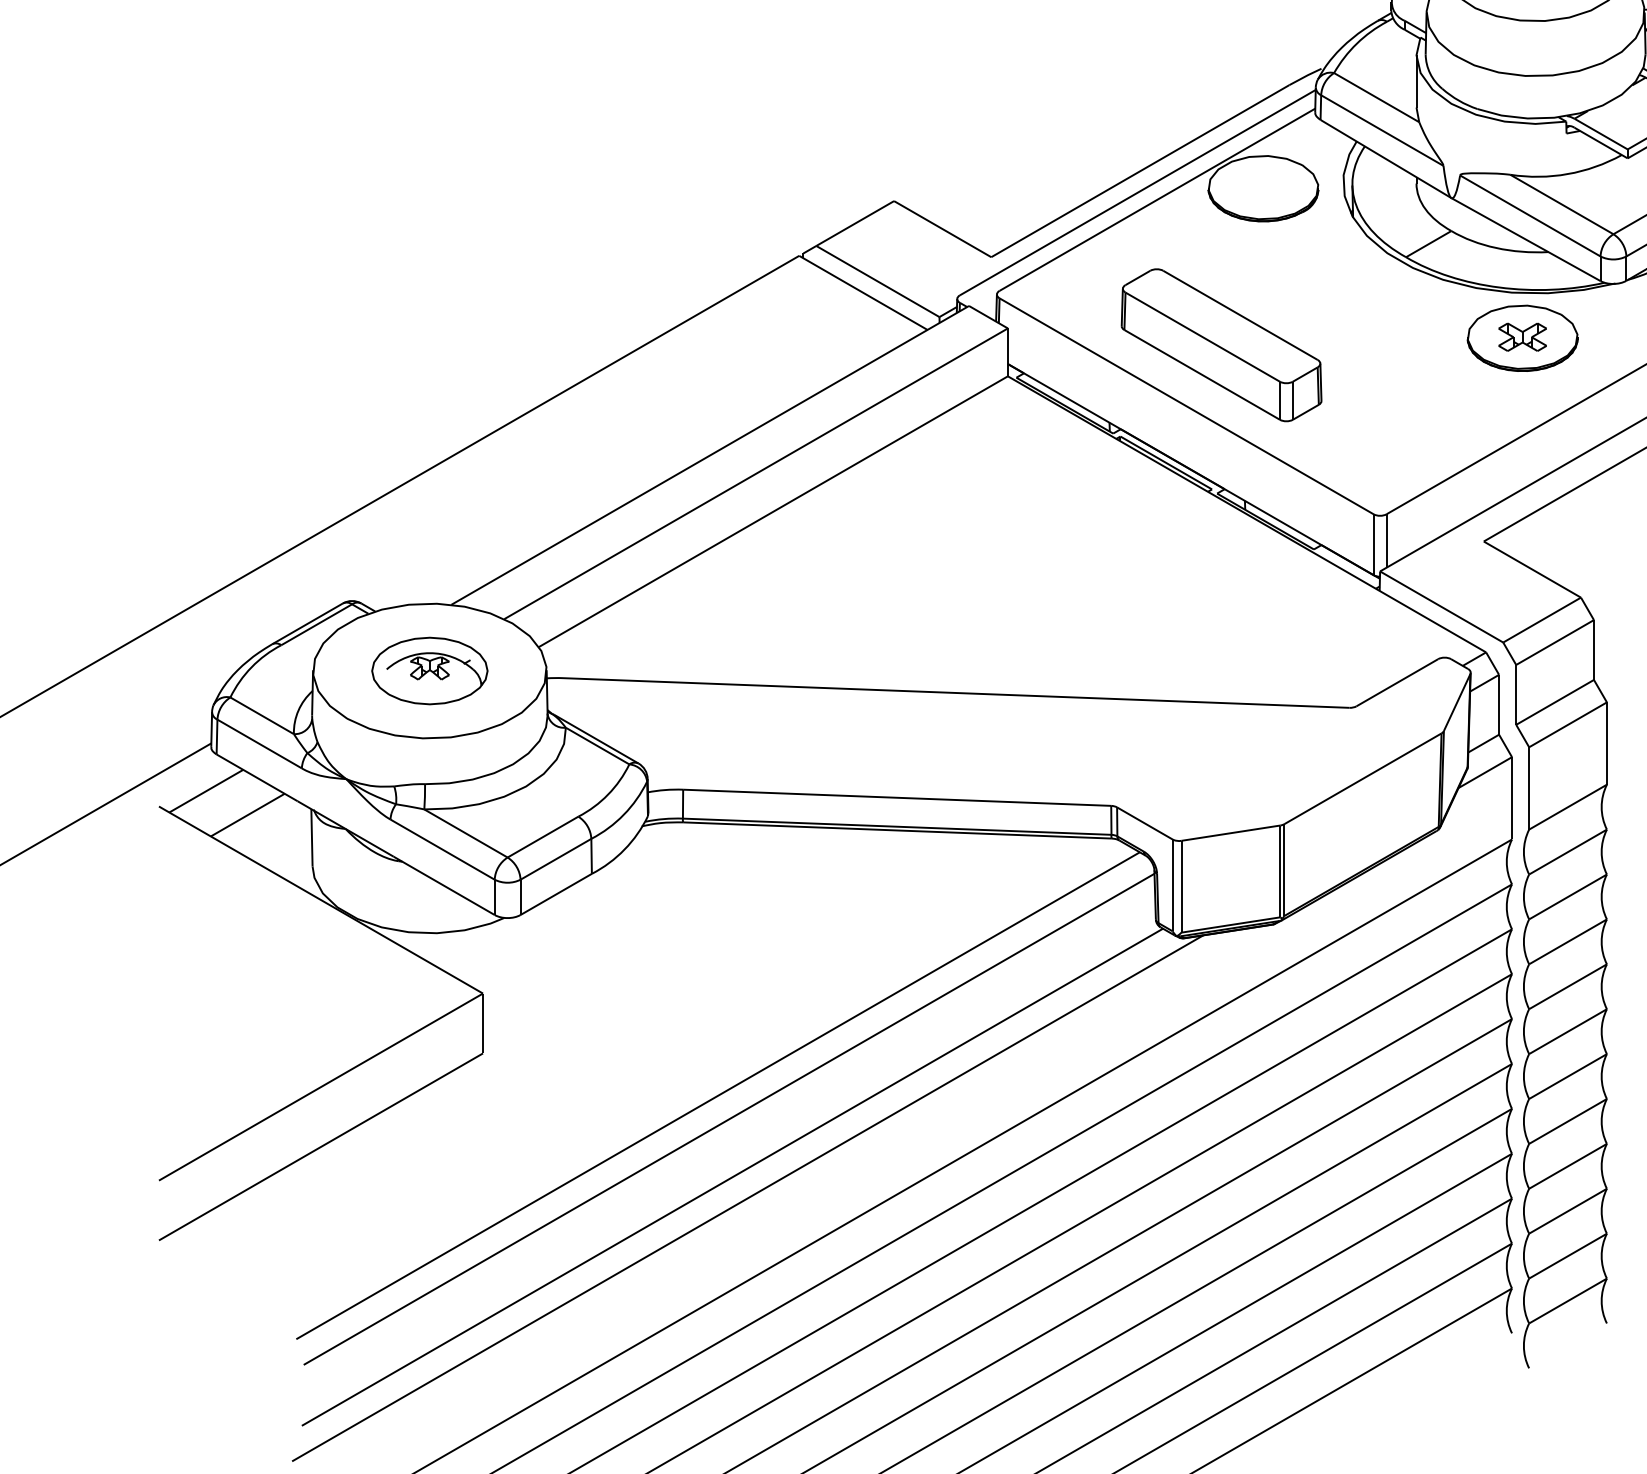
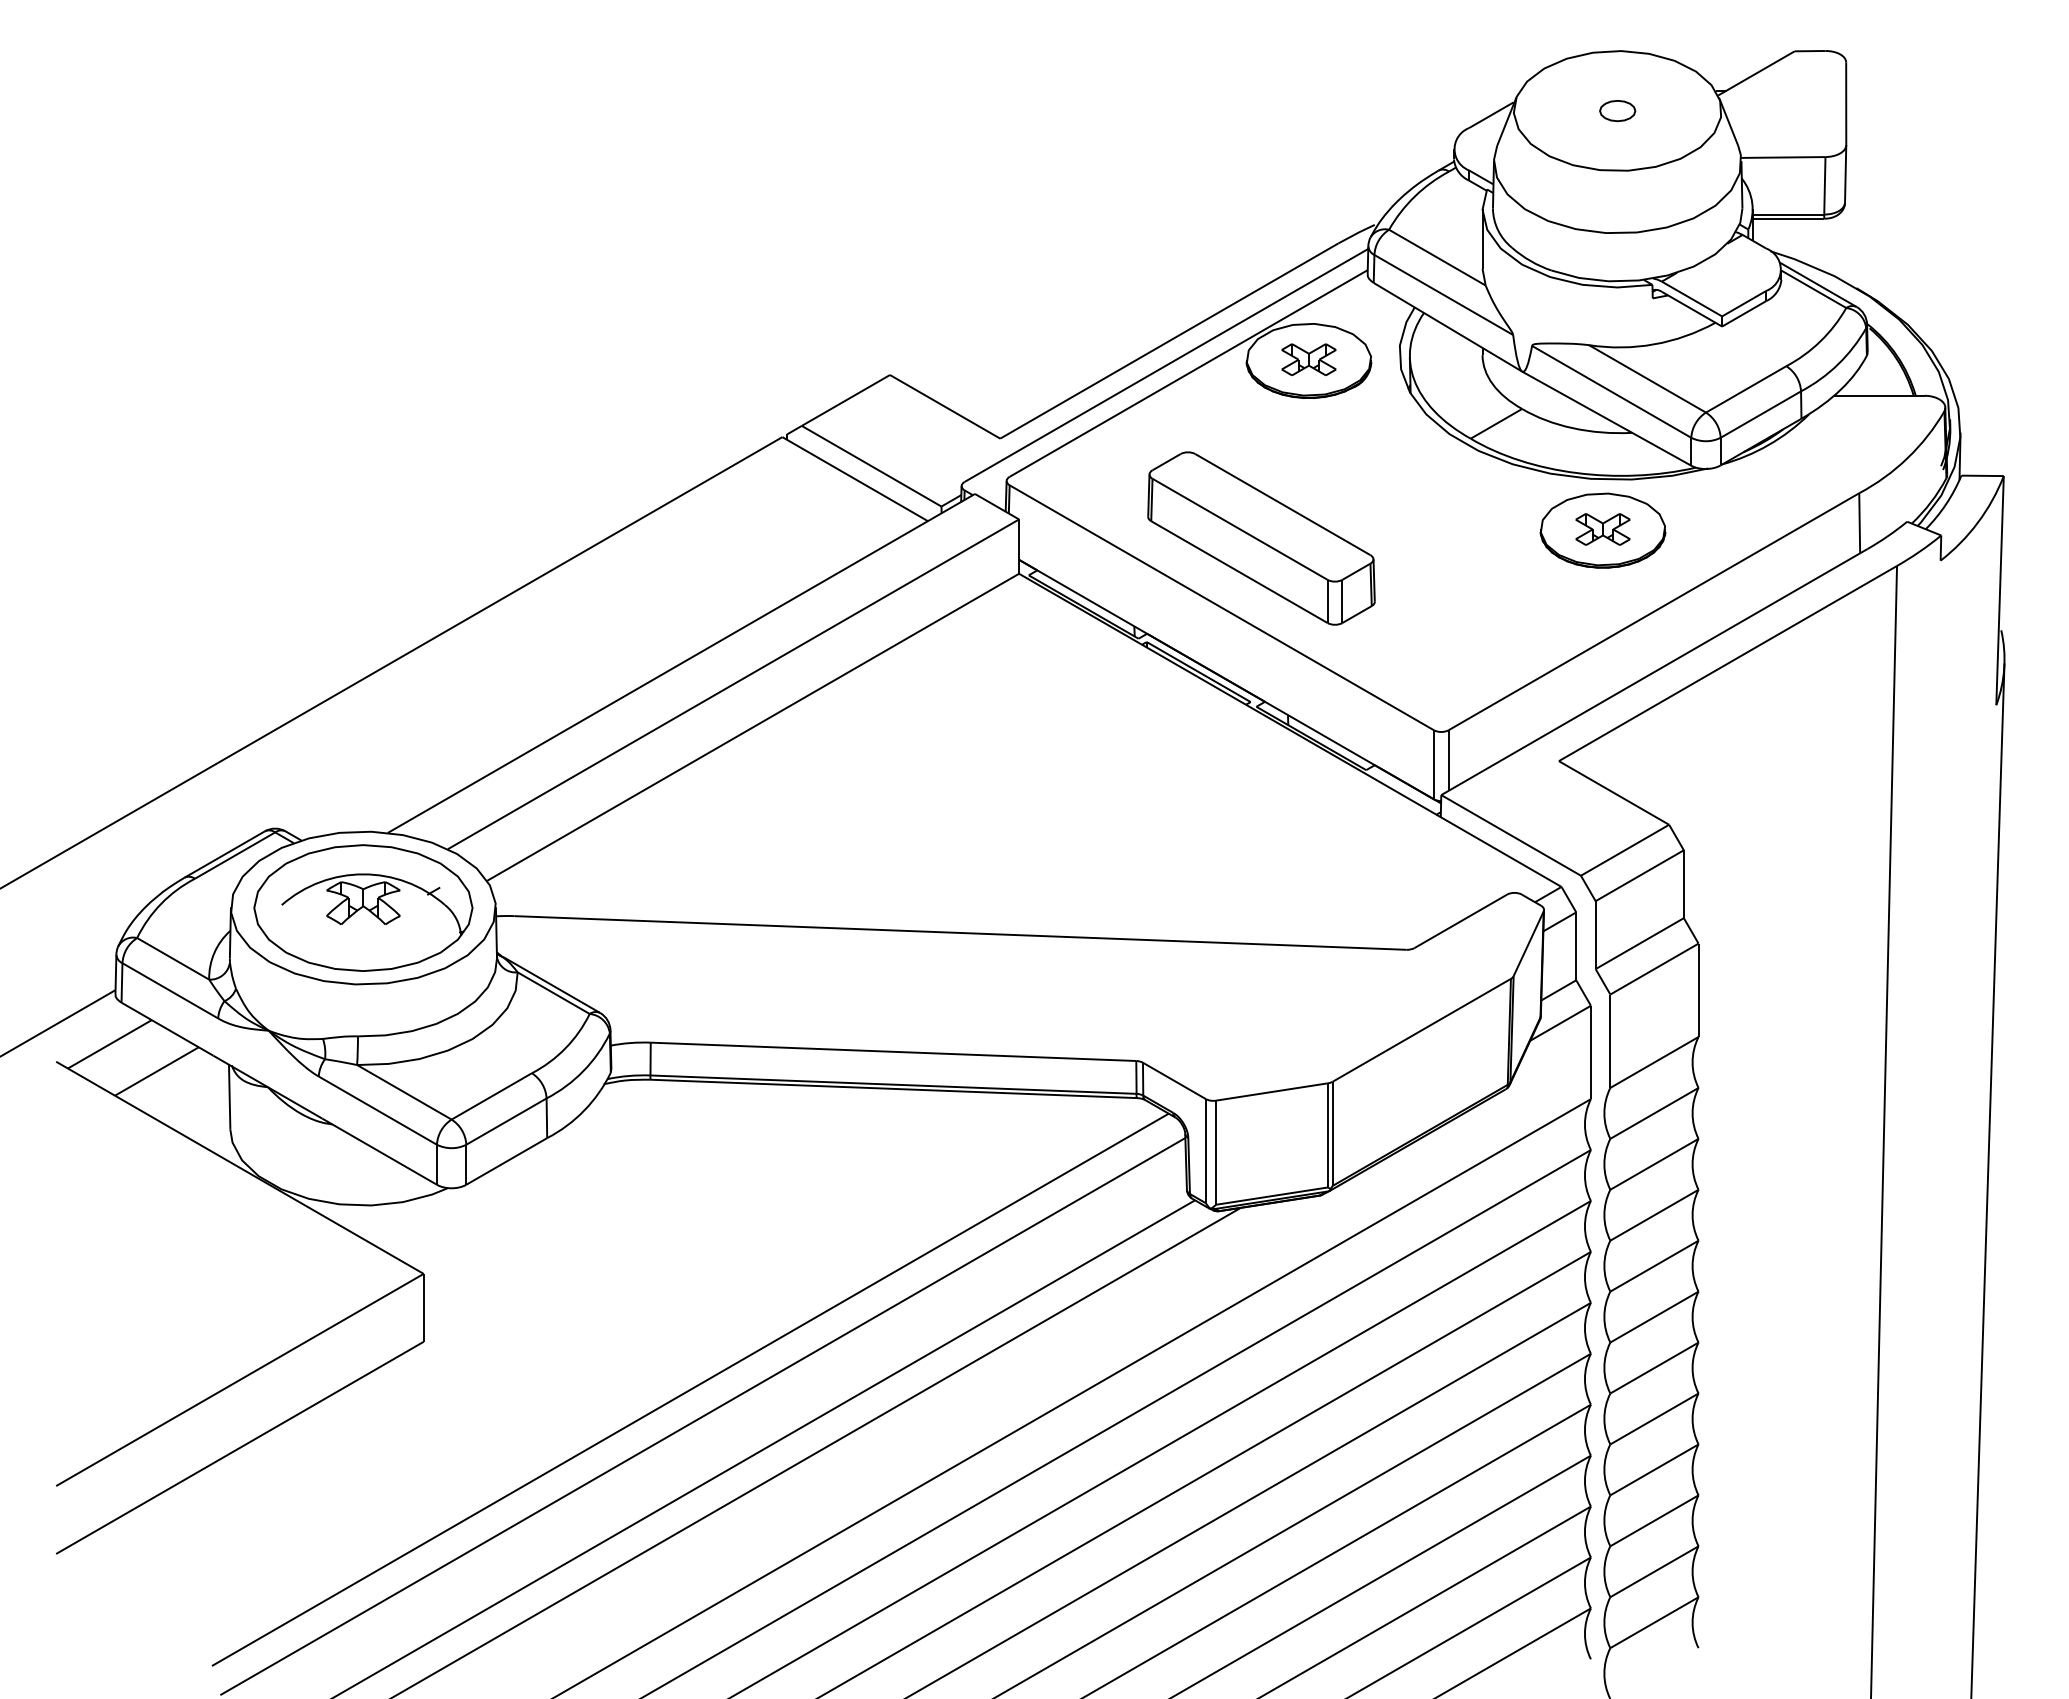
part: (1263, 187) -> (1308, 359), added
part: (429, 670) -> (363, 907), size x1.67

